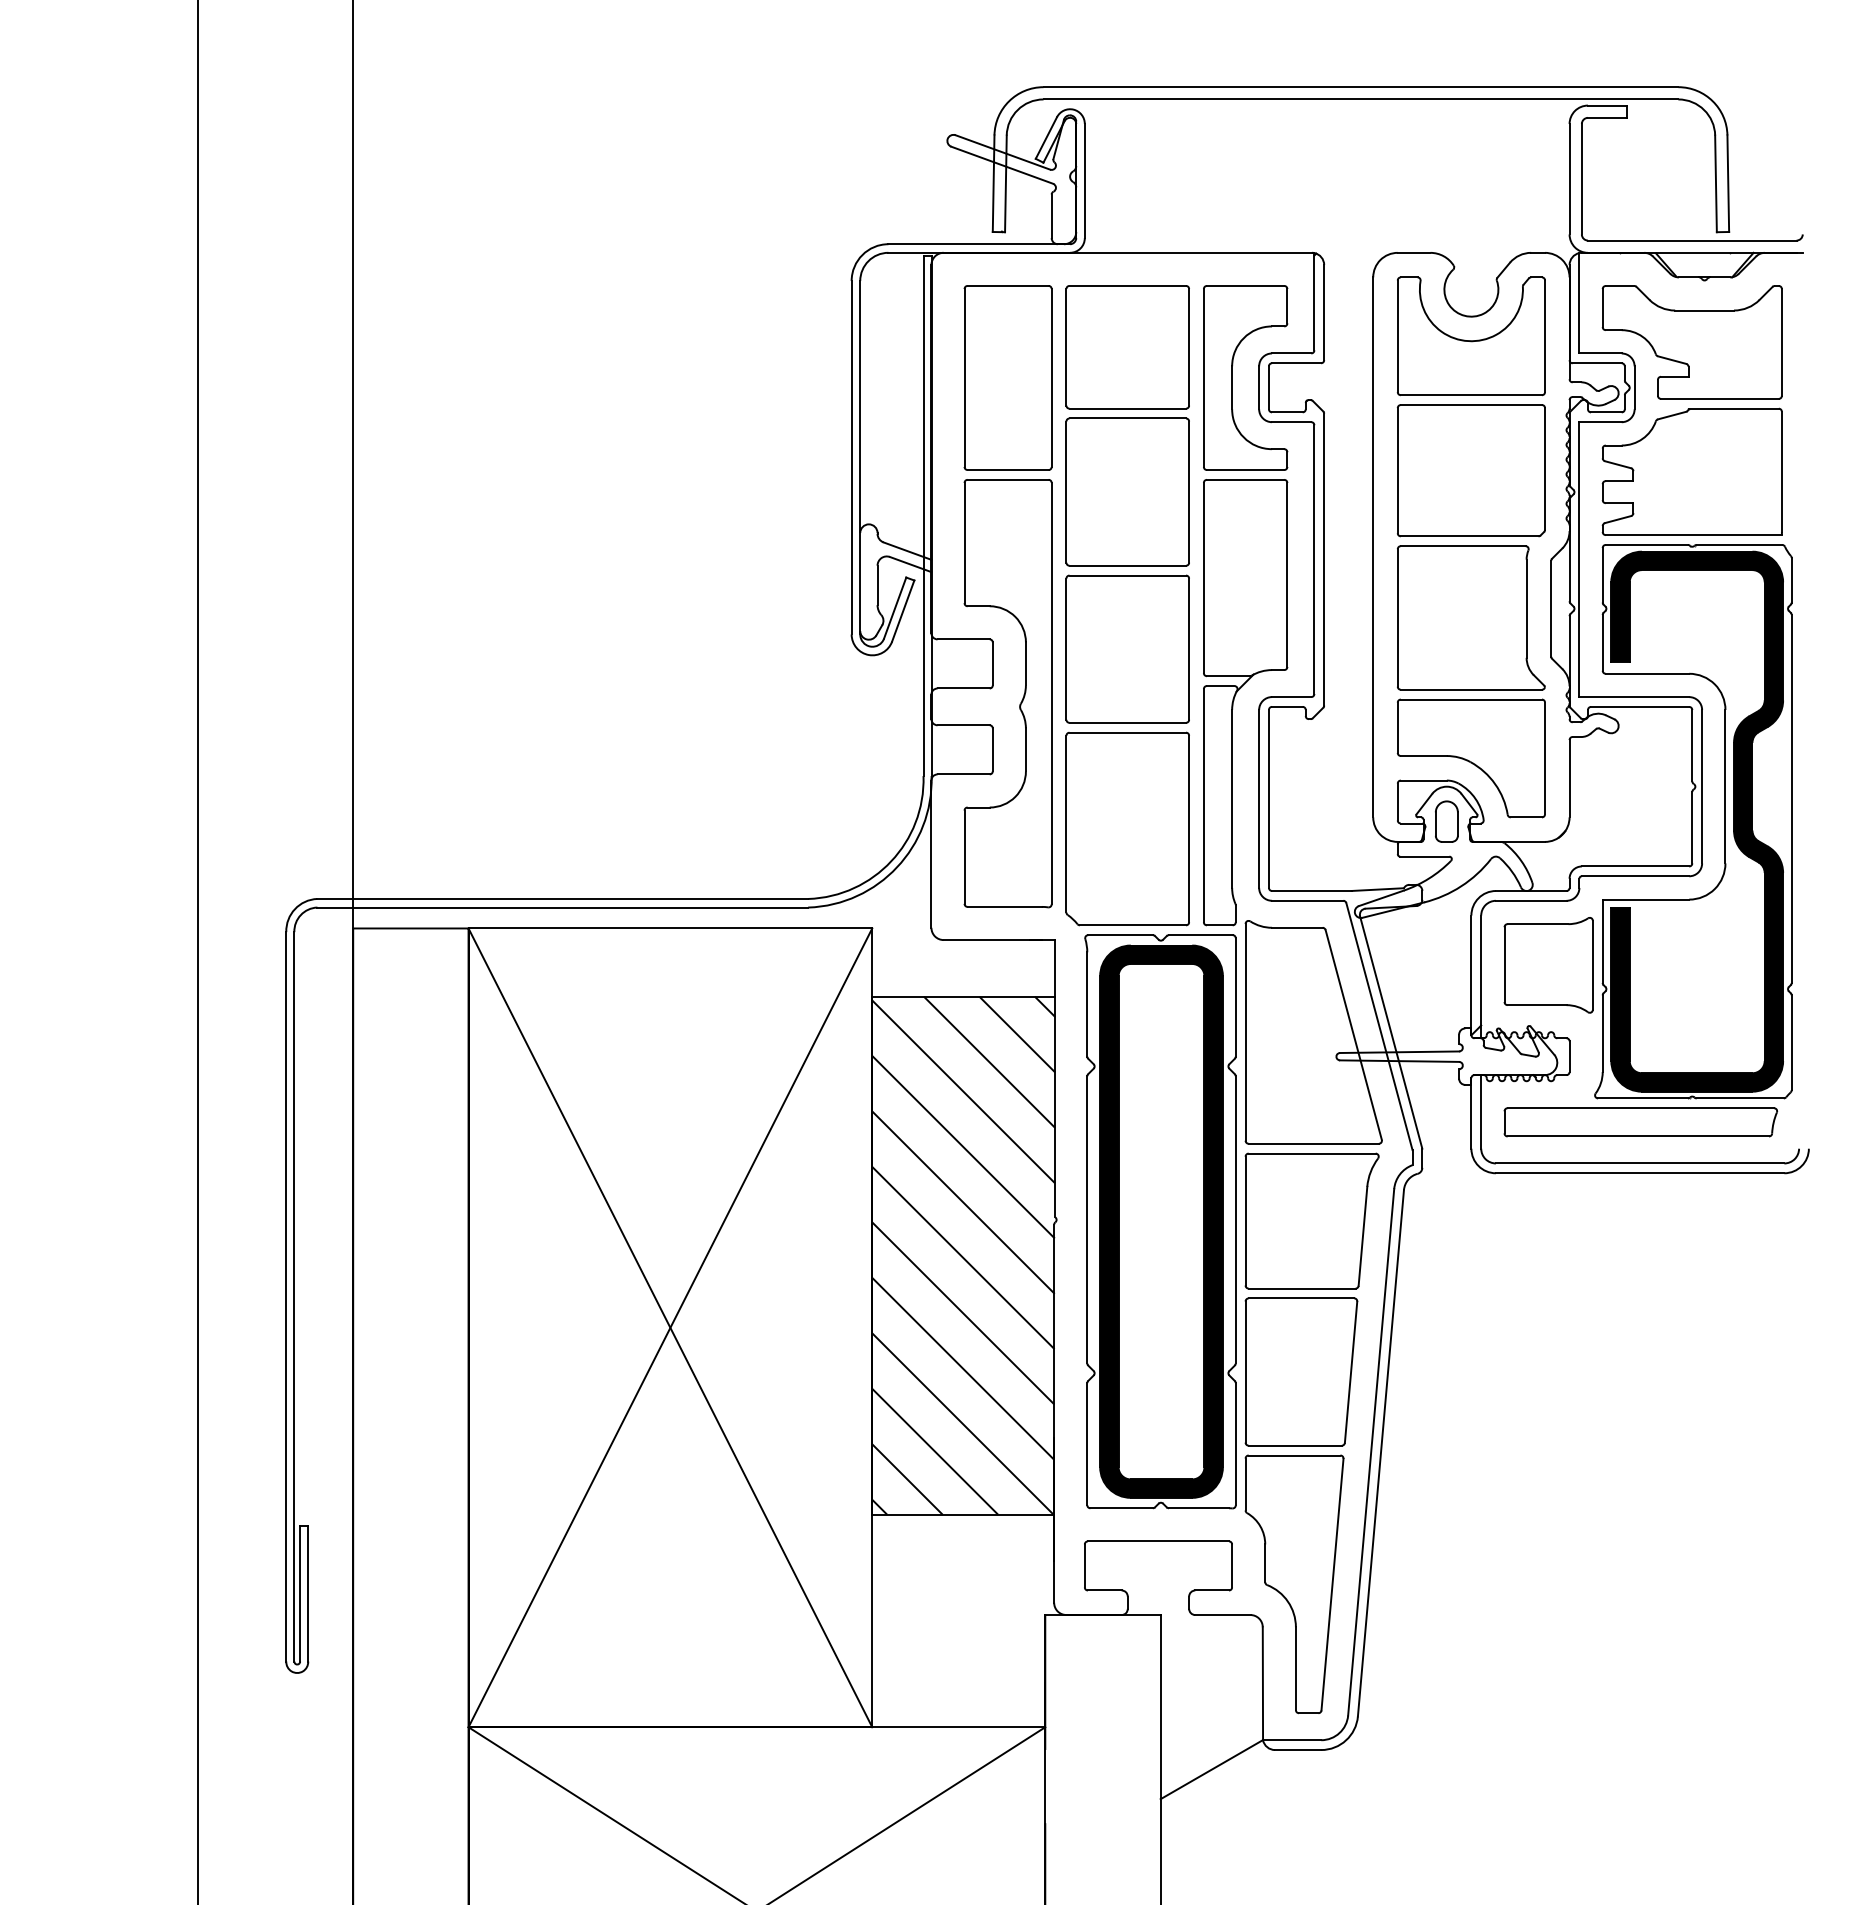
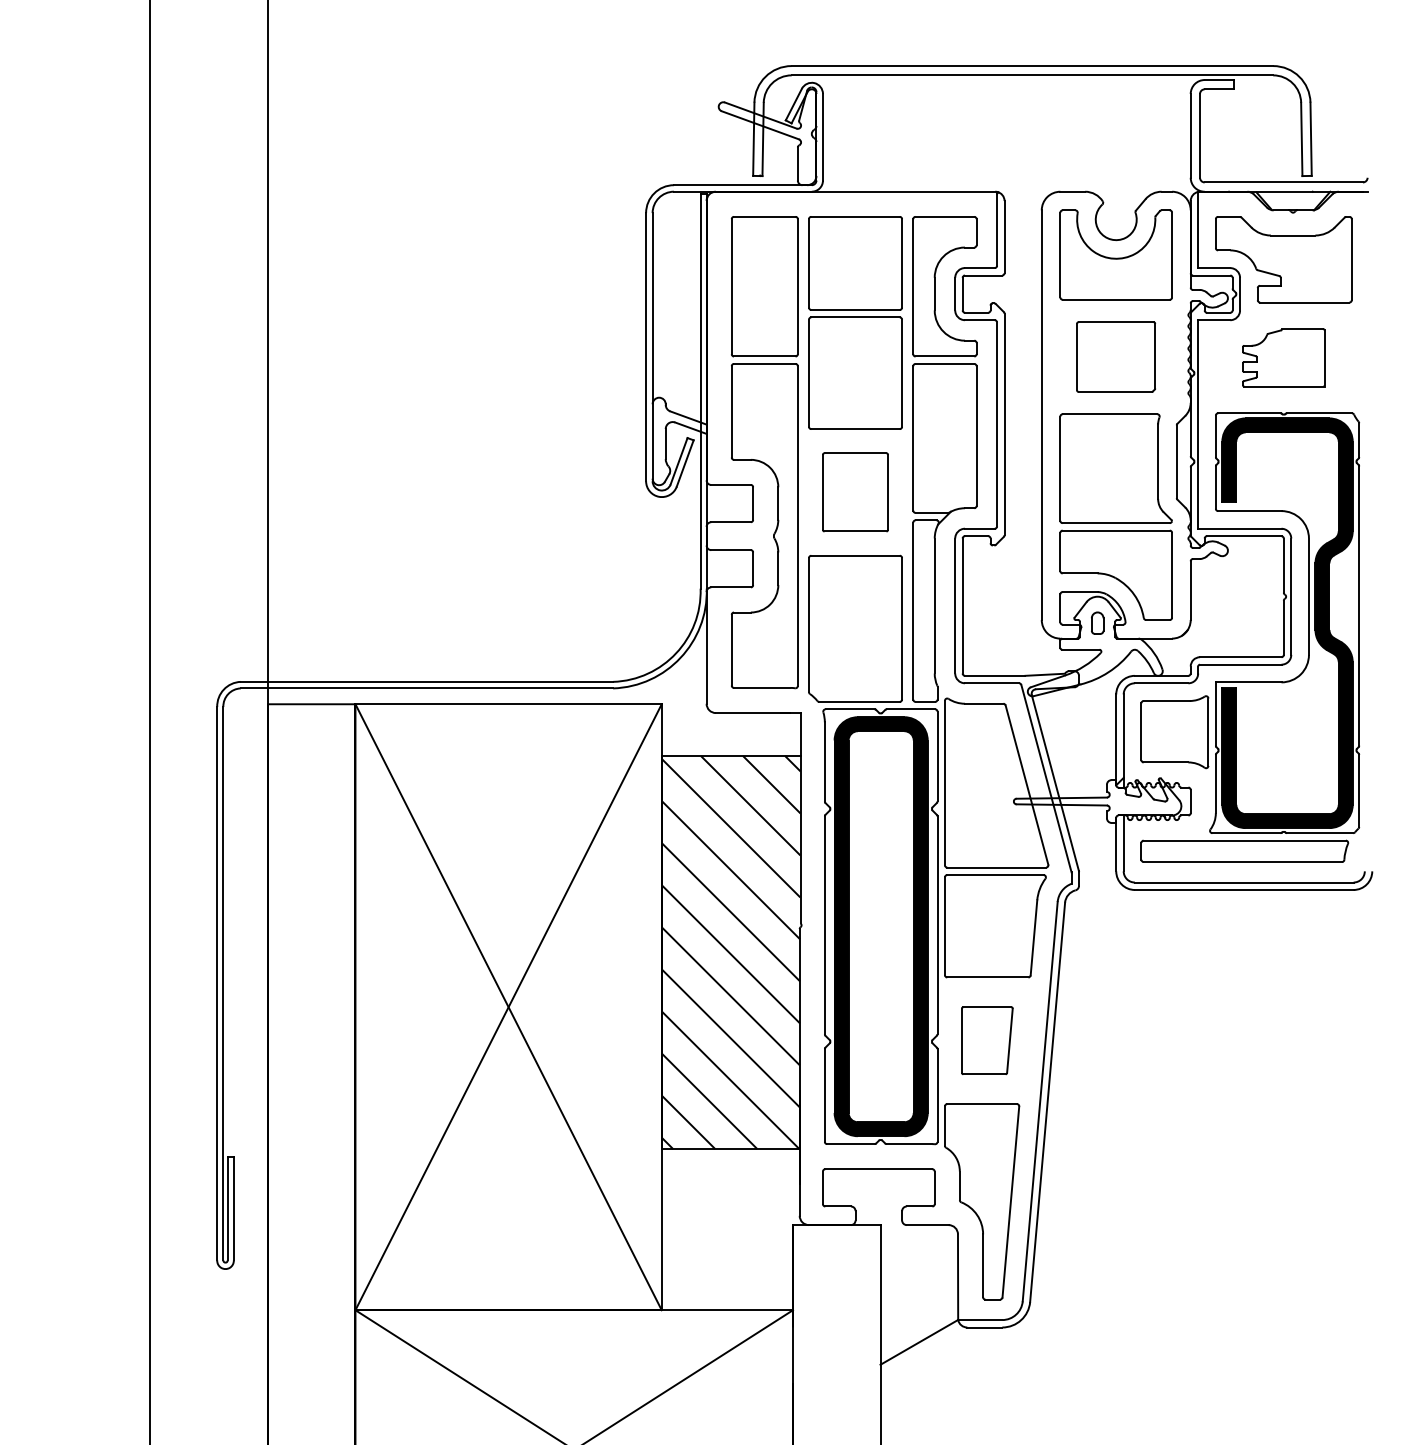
part: (1470, 470) -> (1115, 356), size x0.7
part: (1691, 471) -> (1283, 357), size x0.6
part: (1127, 648) -> (855, 491), size x0.7
part: (1446, 821) -> (1097, 623), size x0.7
part: (1301, 1371) -> (987, 1040), size x0.6

